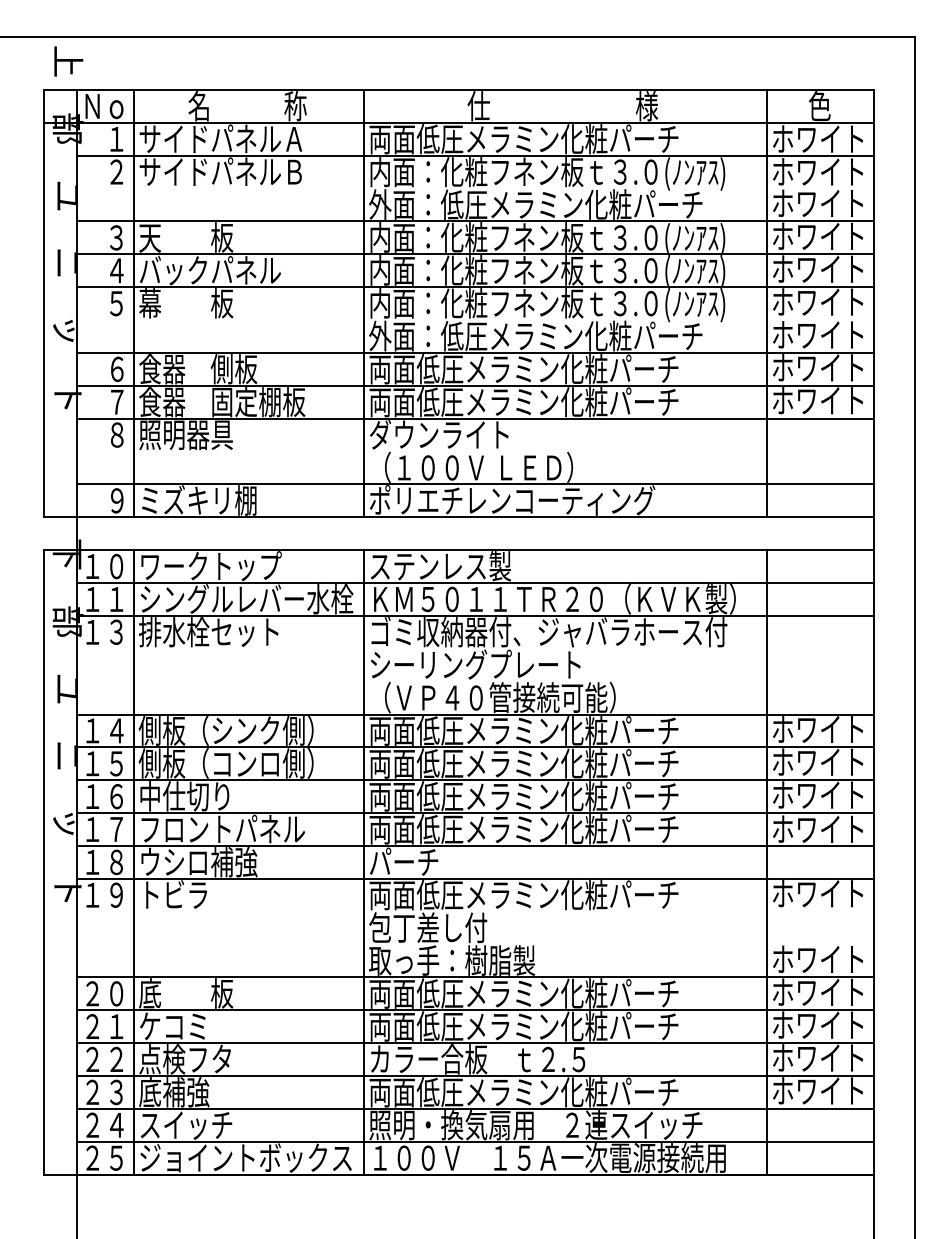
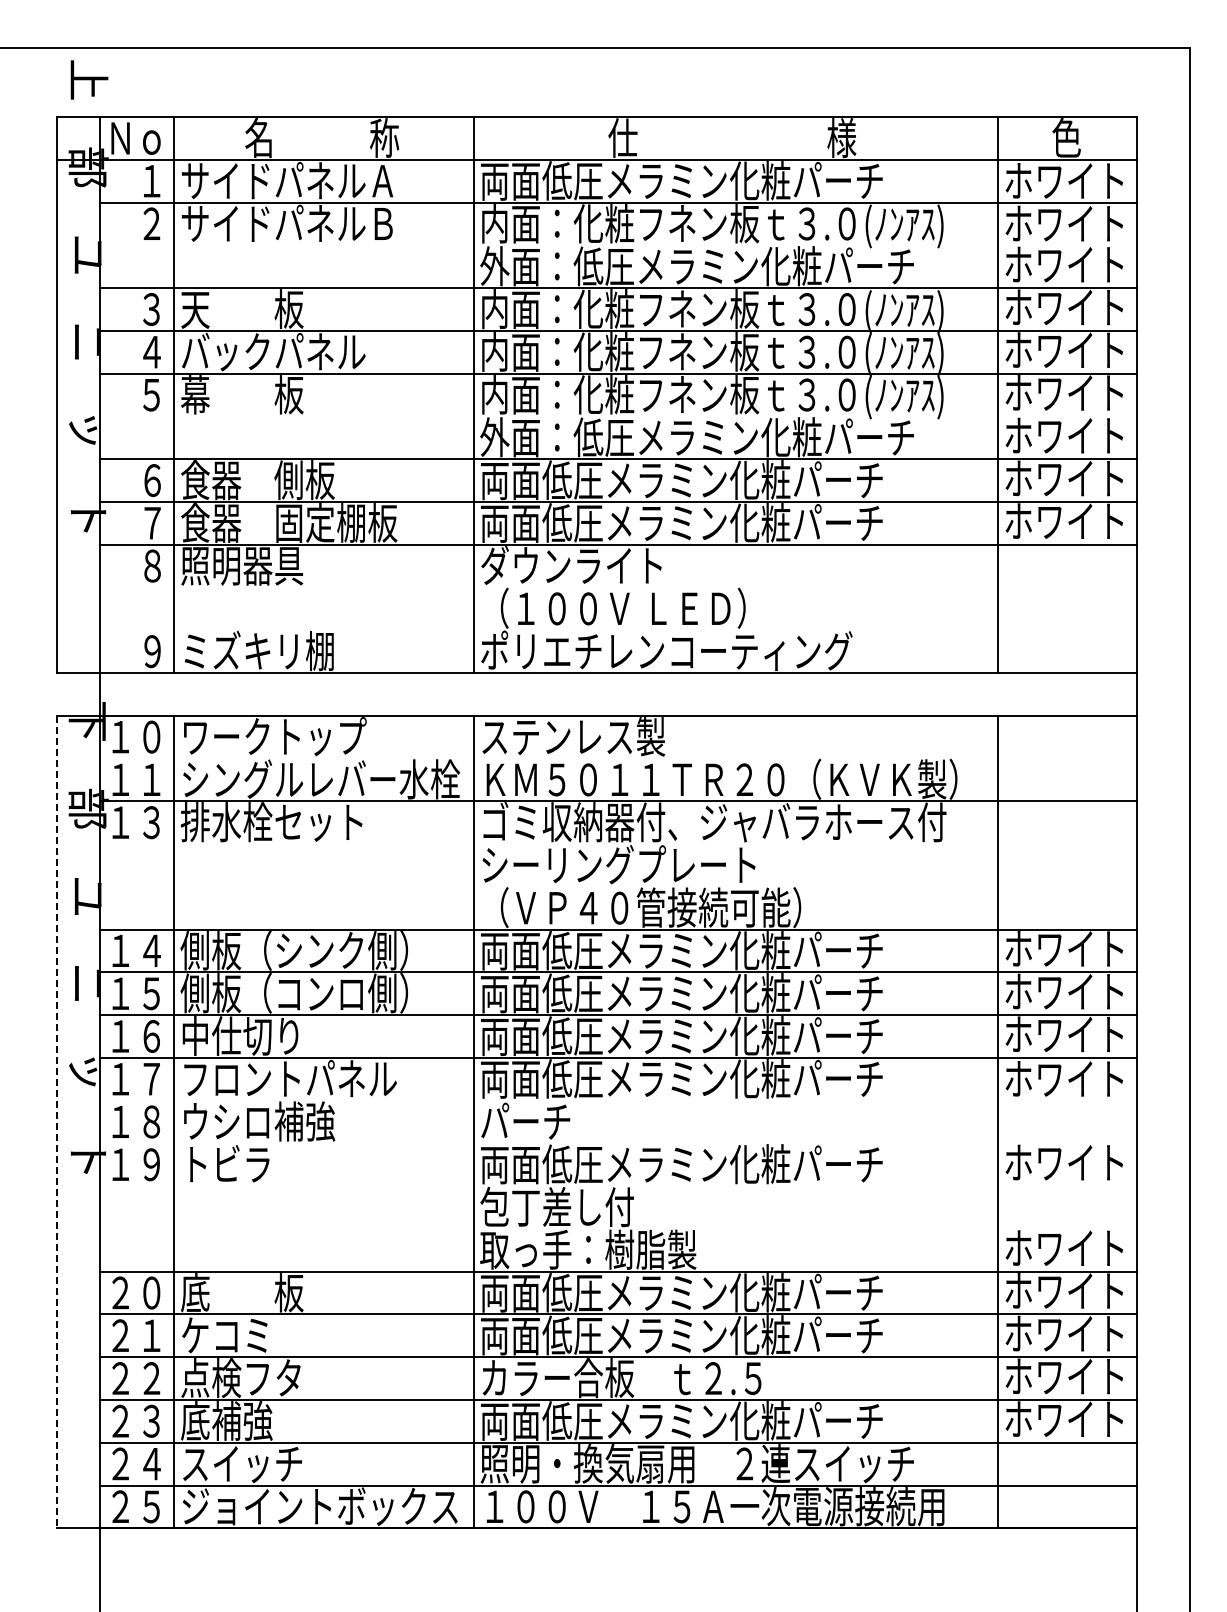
line: (474, 484) -> (617, 630), removed
line: (474, 582) -> (617, 758), removed
line: (474, 845) -> (617, 1100), removed
line: (43, 862) -> (56, 1122), solid -> dashed
line: (474, 878) -> (617, 1143), removed

